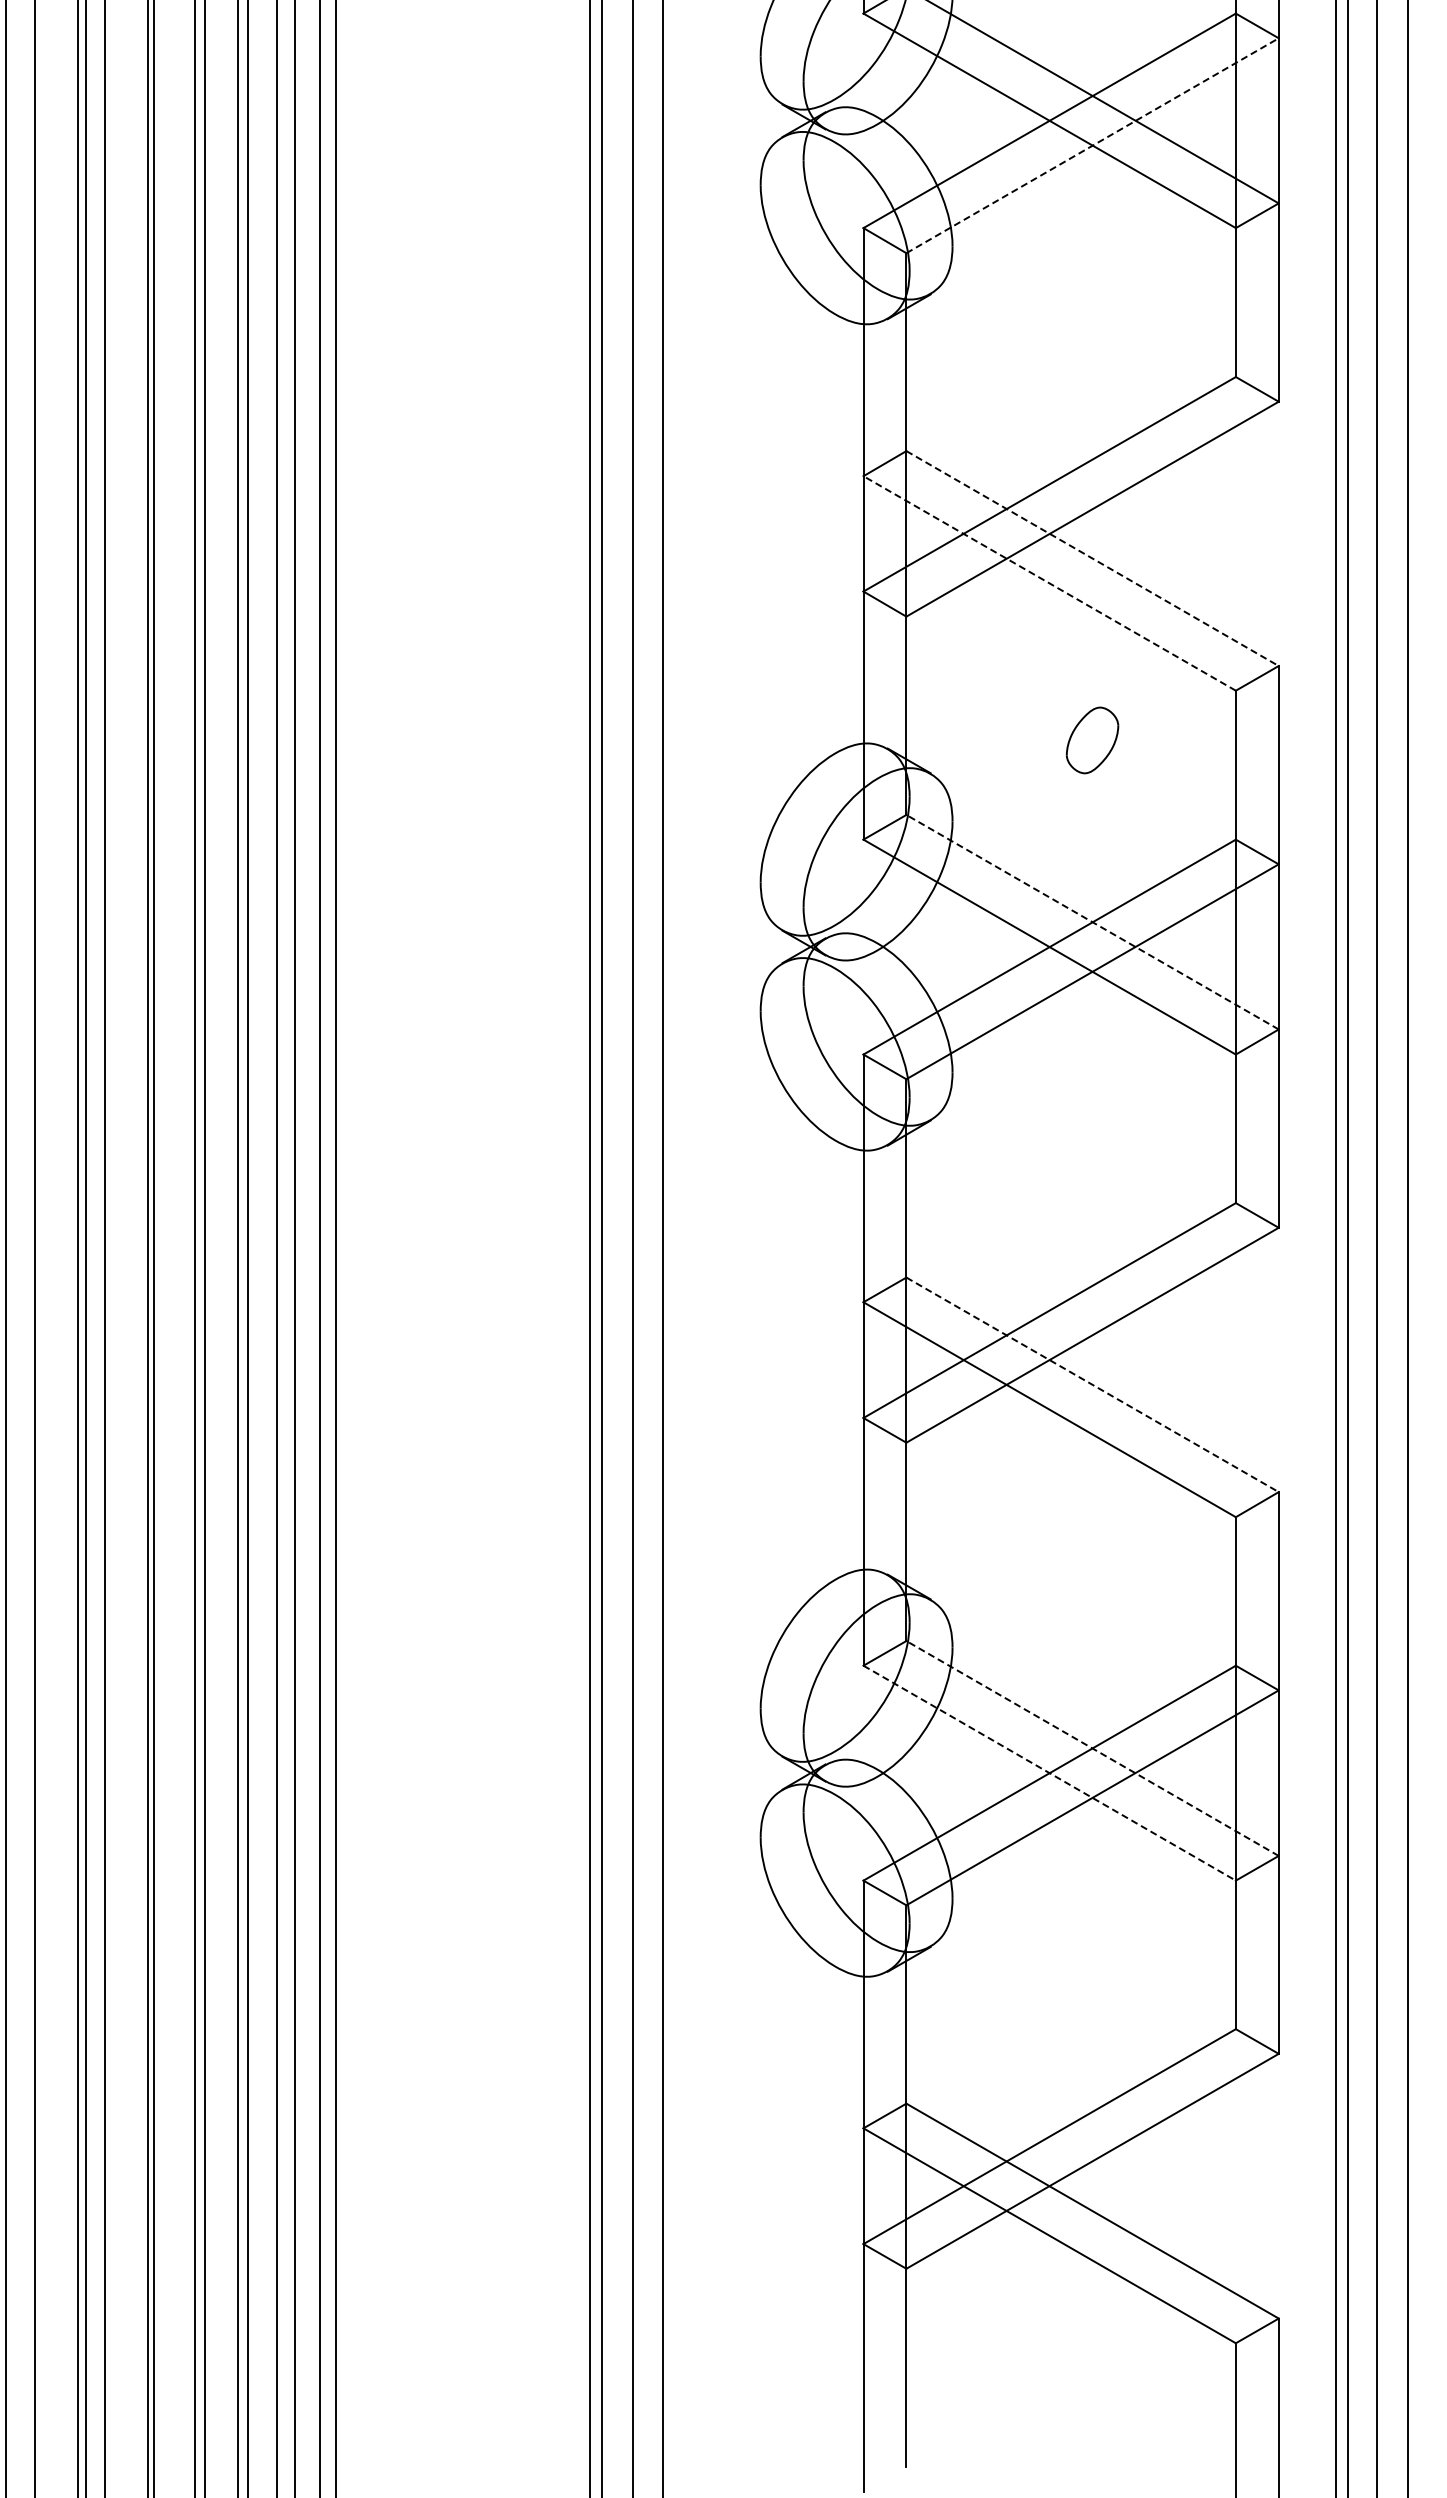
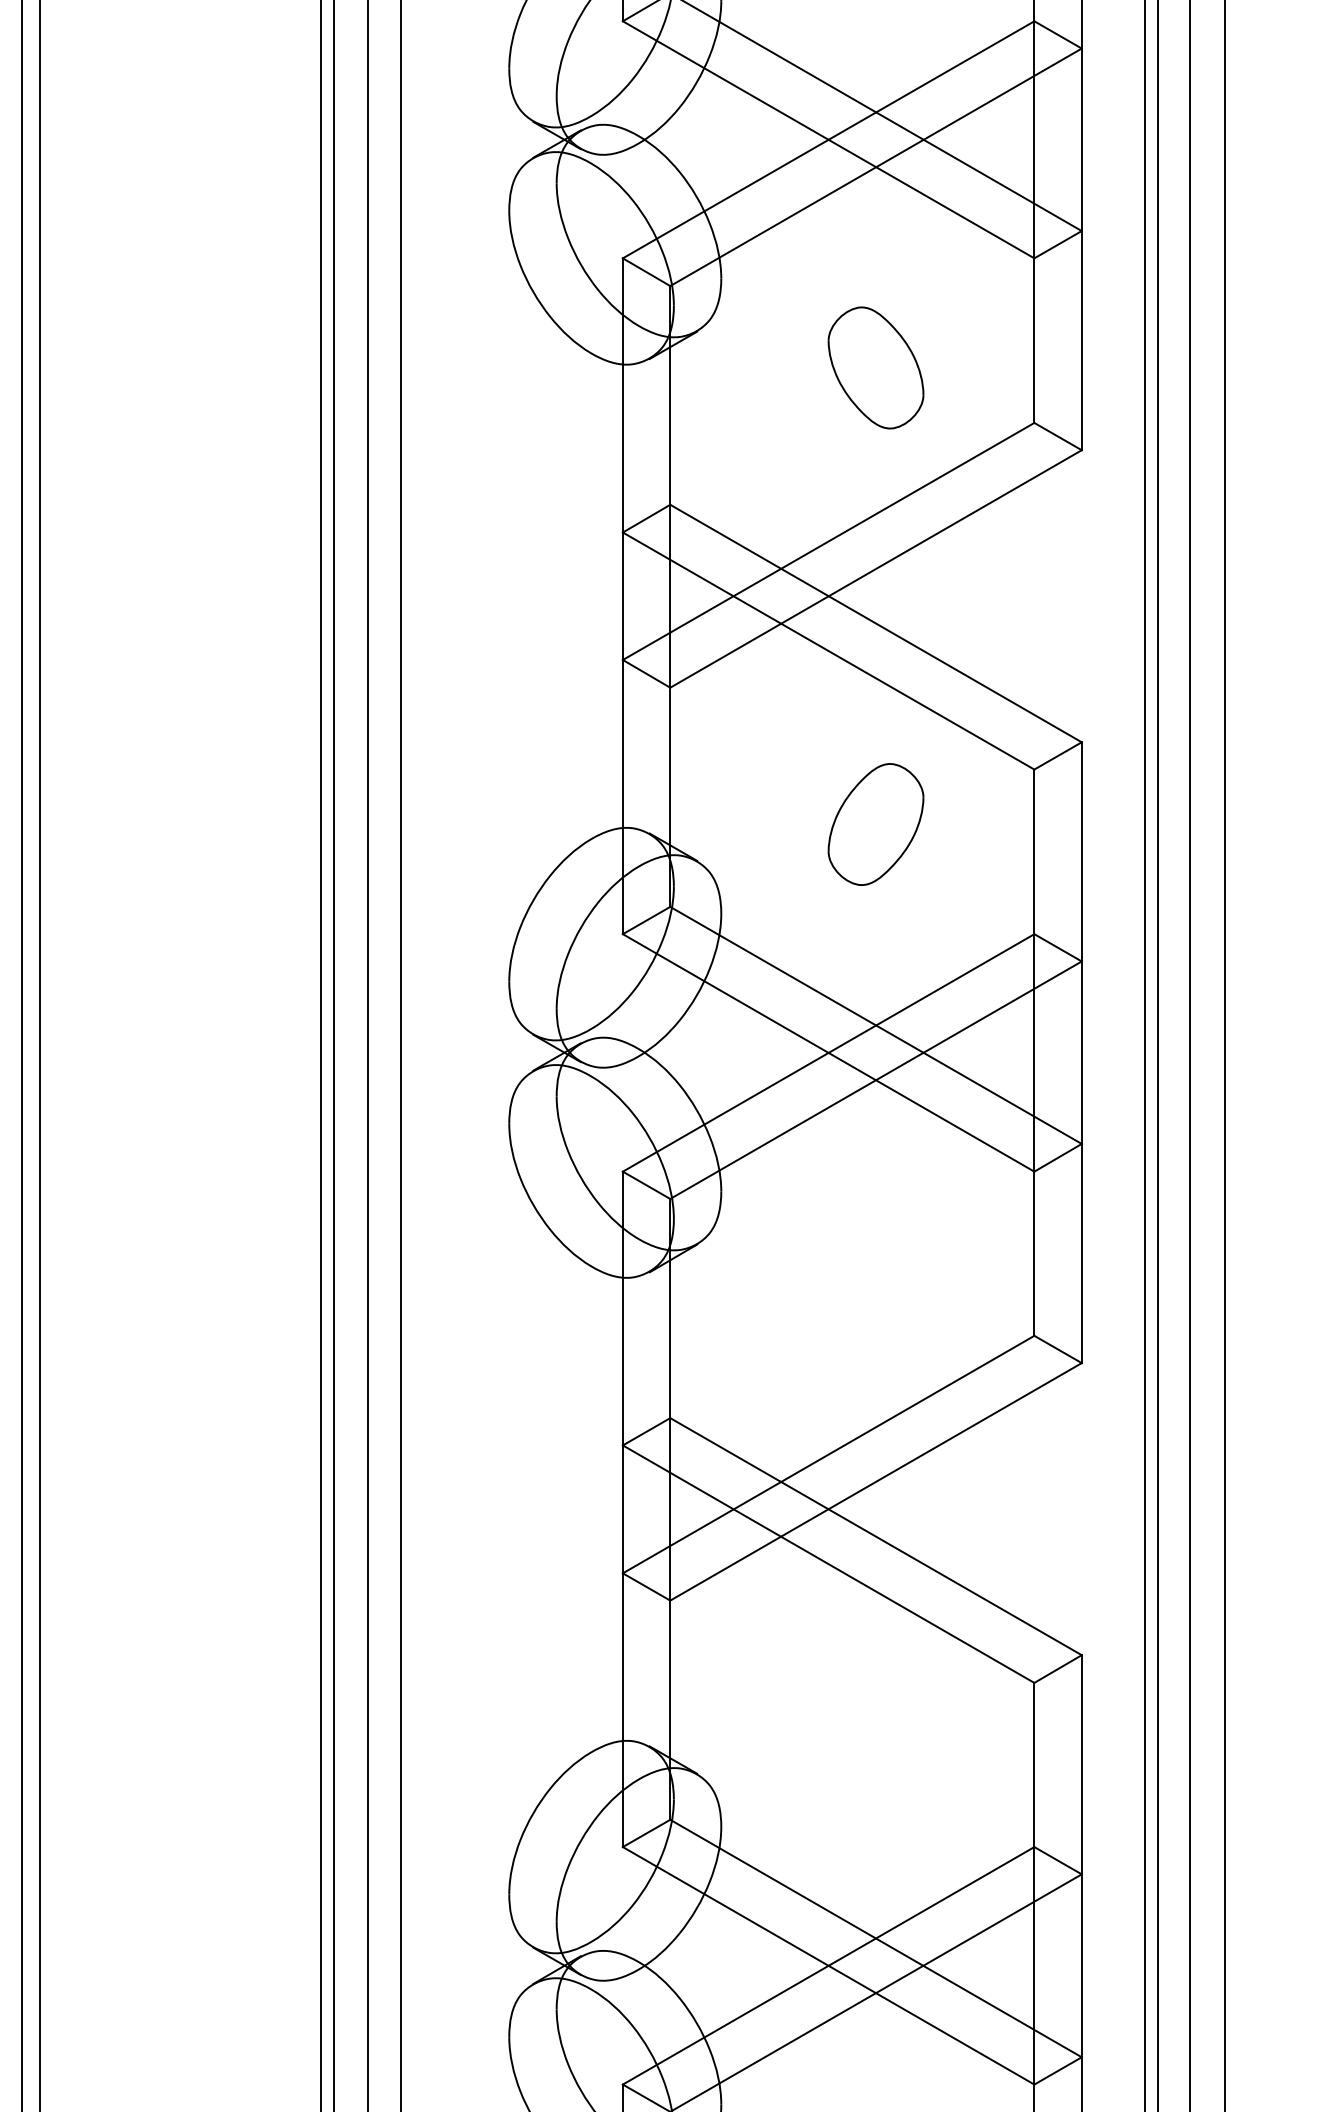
line: (1092, 145) -> (875, 167), dashed -> solid
part: (1092, 326) -> (875, 367), added
line: (1092, 558) -> (875, 623), dashed -> solid
line: (1049, 583) -> (828, 651), dashed -> solid
part: (1092, 740) -> (875, 824), size x1.67
line: (1092, 922) -> (875, 1025), dashed -> solid
line: (1092, 1384) -> (875, 1536), dashed -> solid
line: (1092, 1748) -> (875, 1938), dashed -> solid
line: (1049, 1773) -> (828, 1966), dashed -> solid

